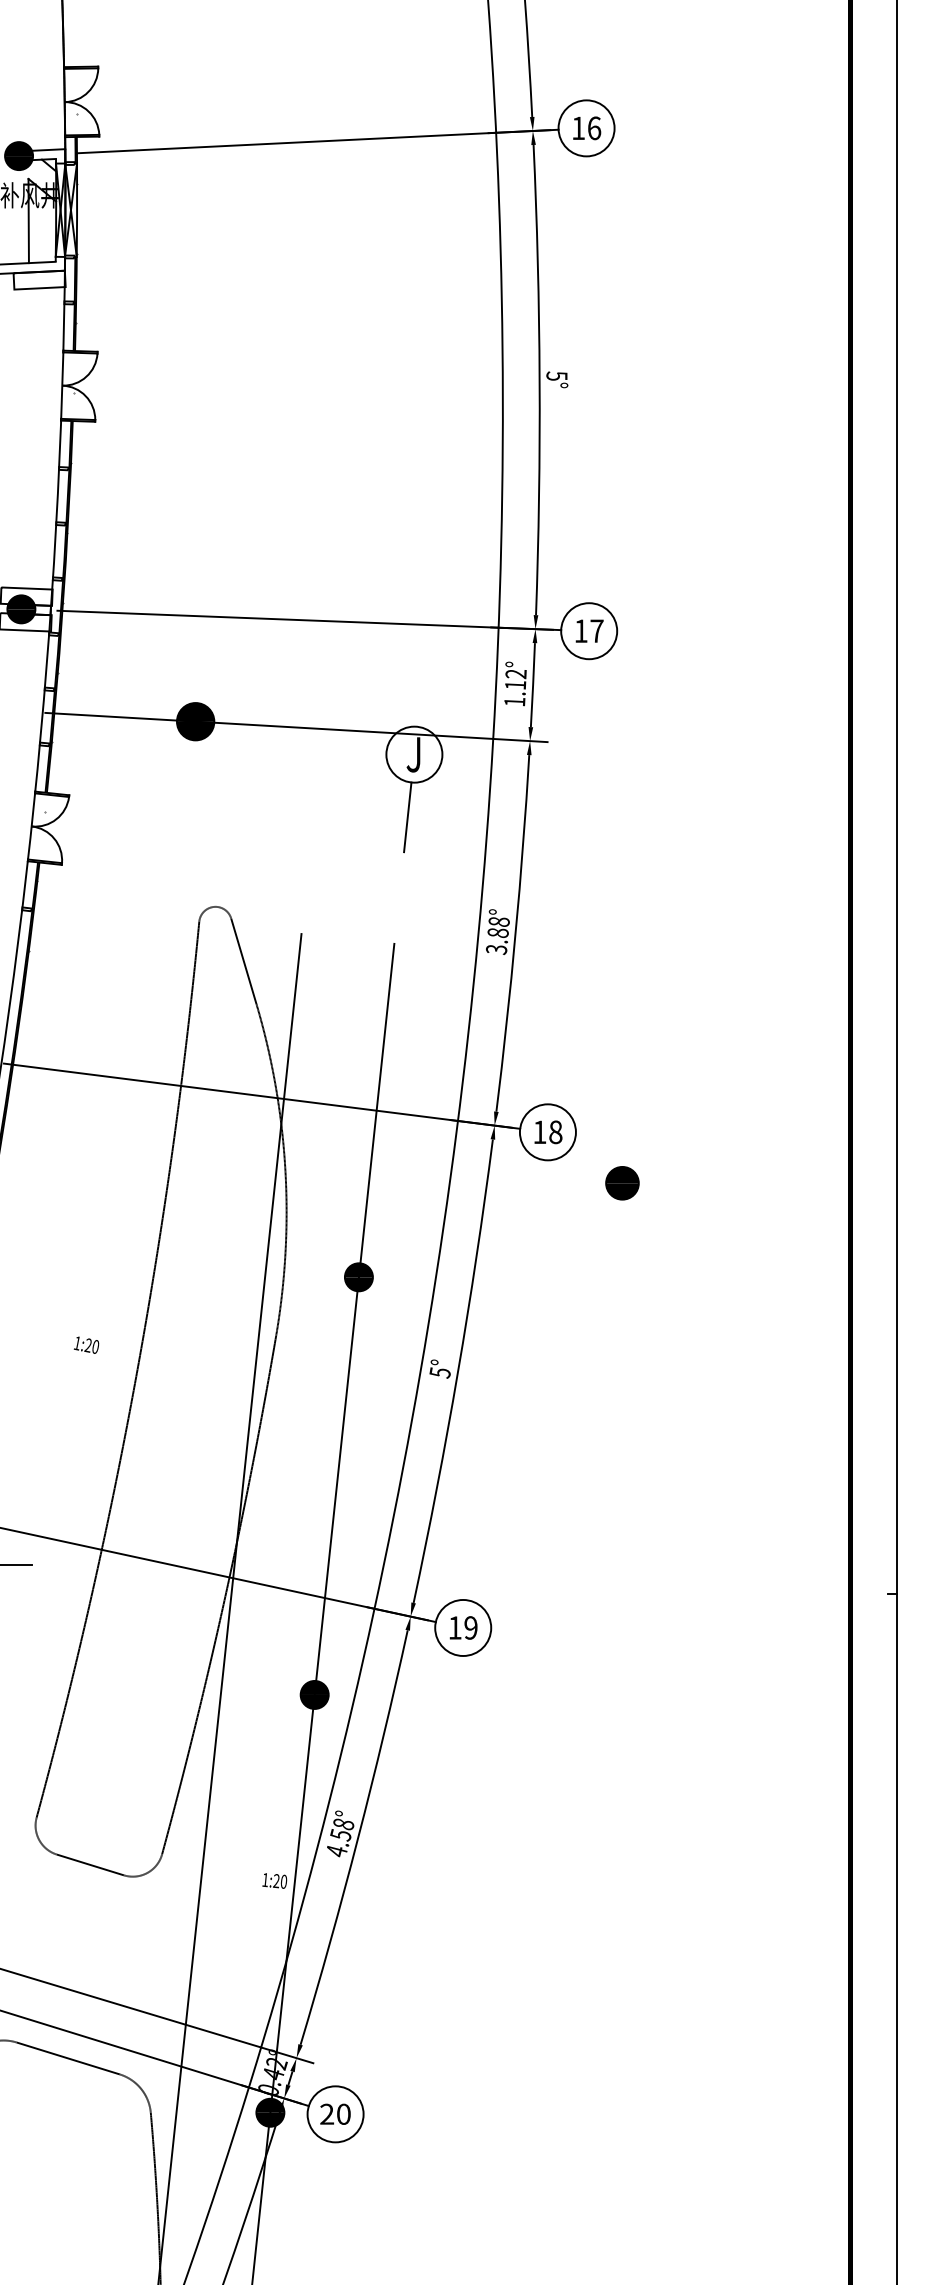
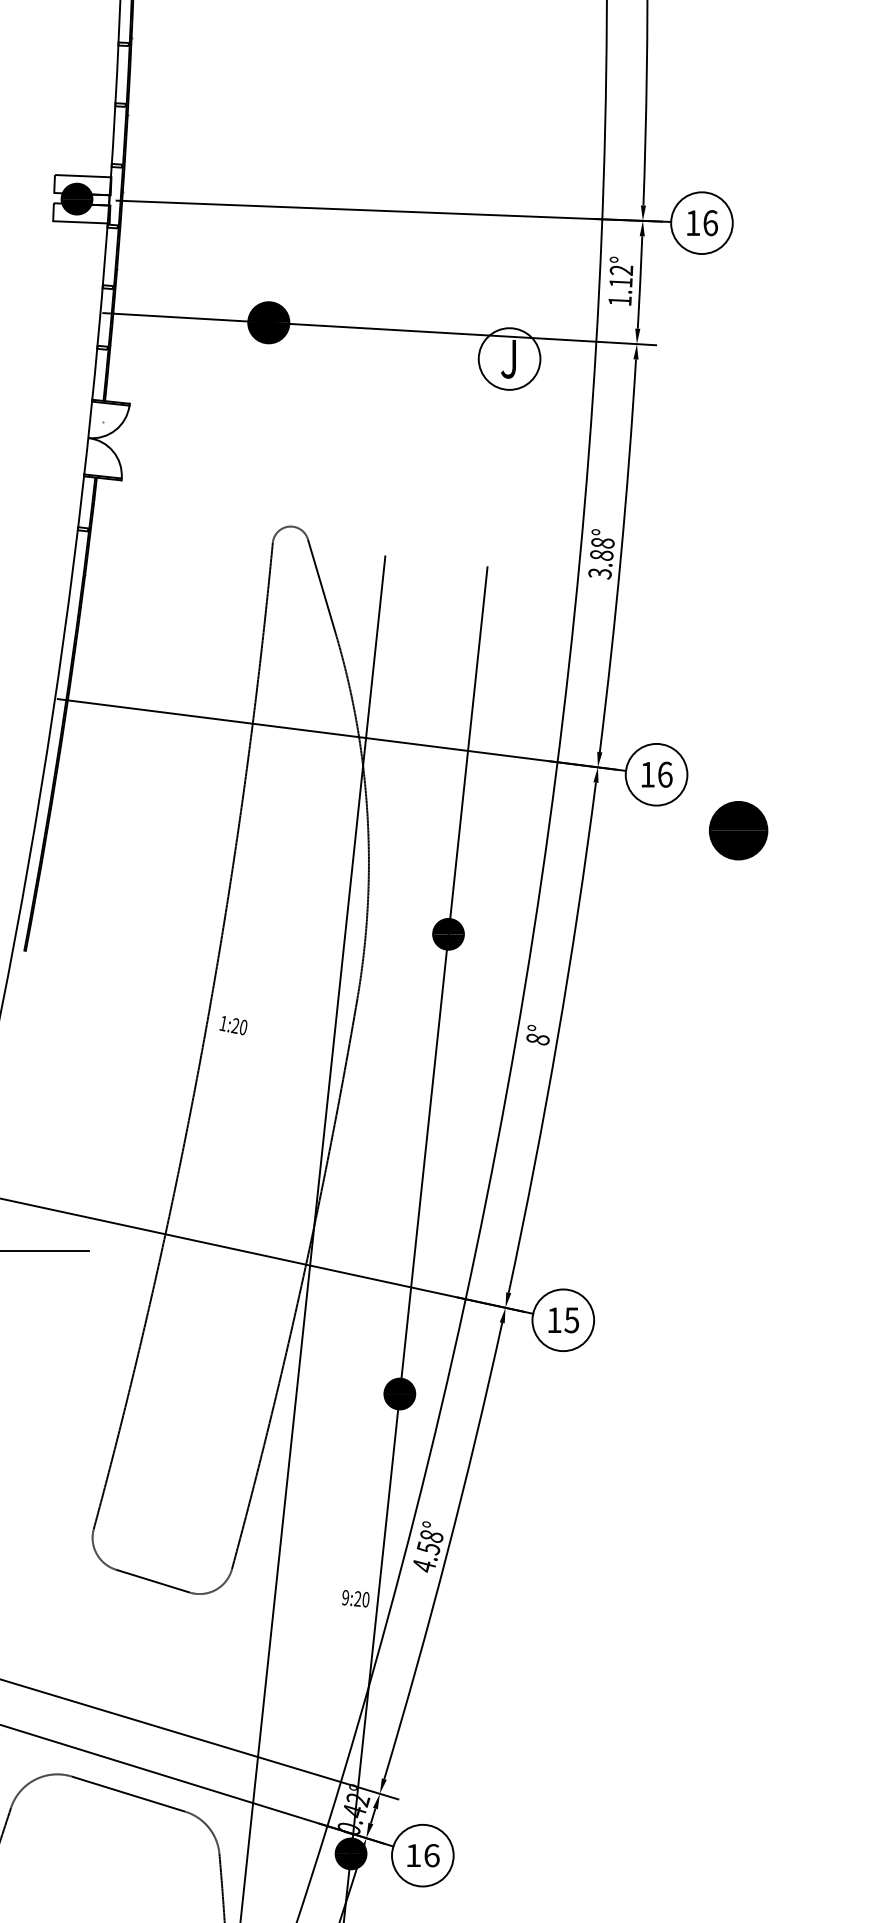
text: (596, 630) -> (710, 222), 17 -> 16
line: (407, 817) -> (501, 428), removed
text: (555, 1132) -> (664, 774), 18 -> 16
part: (622, 1183) -> (738, 831), size x1.6
text: (86, 1344) -> (233, 1024), moved
text: (439, 1372) -> (537, 1039), 5° -> 8°
text: (470, 1627) -> (571, 1319), 19 -> 15
text: (265, 1880) -> (345, 1598), 1:20 -> 9:20
text: (335, 2113) -> (422, 1854), 20 -> 16

